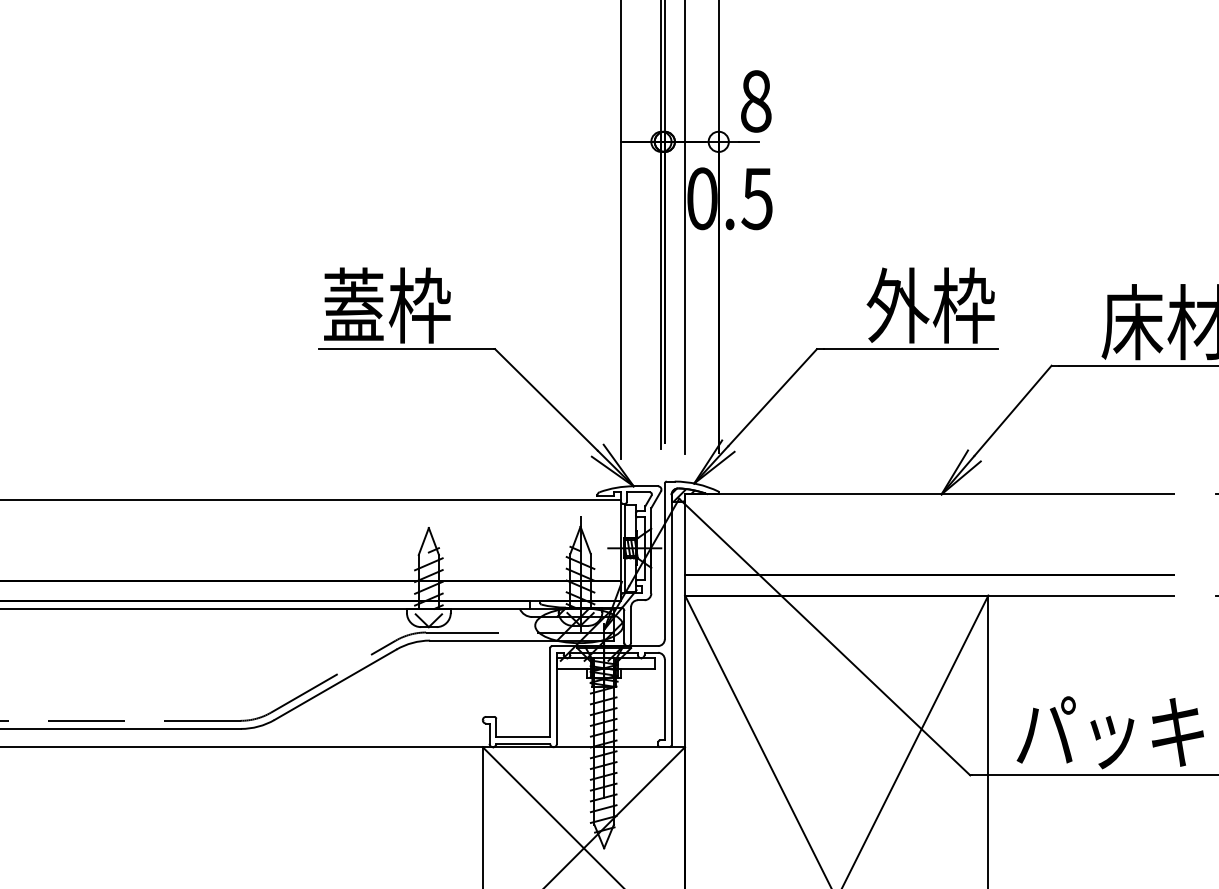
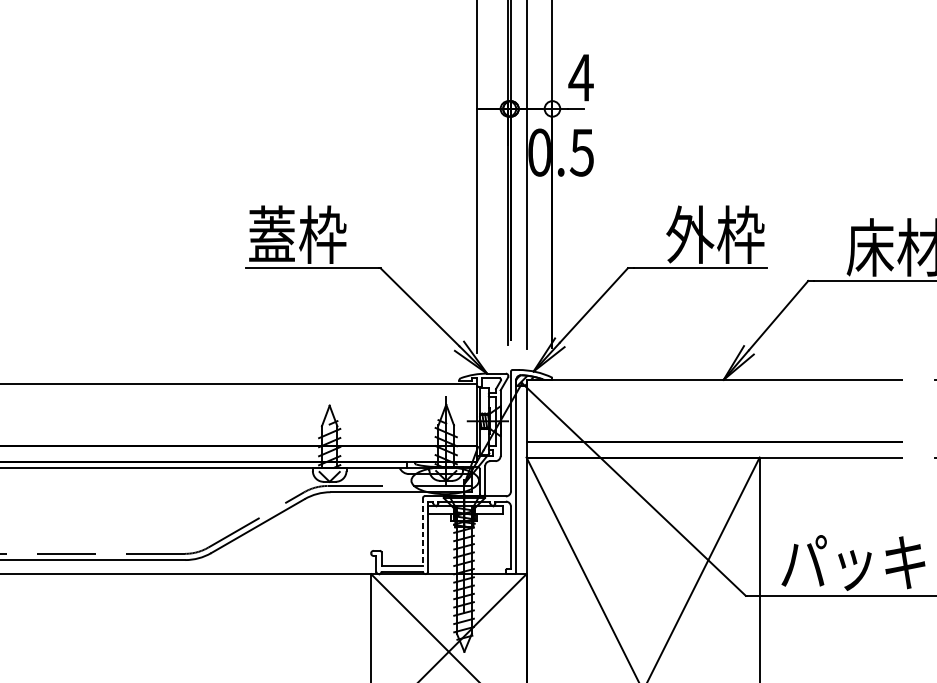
text: (755, 101) -> (580, 77), 8 -> 4
hatch: (590, 634) -> (453, 487), removed
line: (550, 693) -> (423, 532), solid -> dashed

